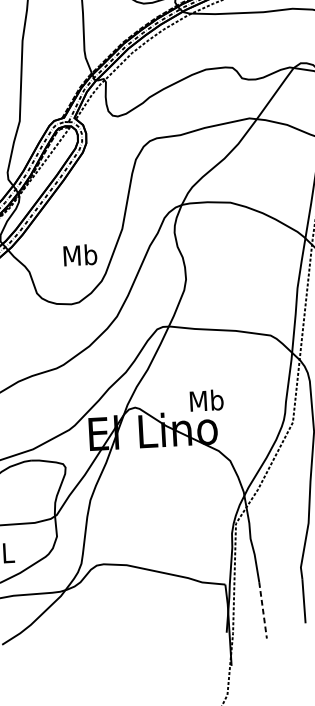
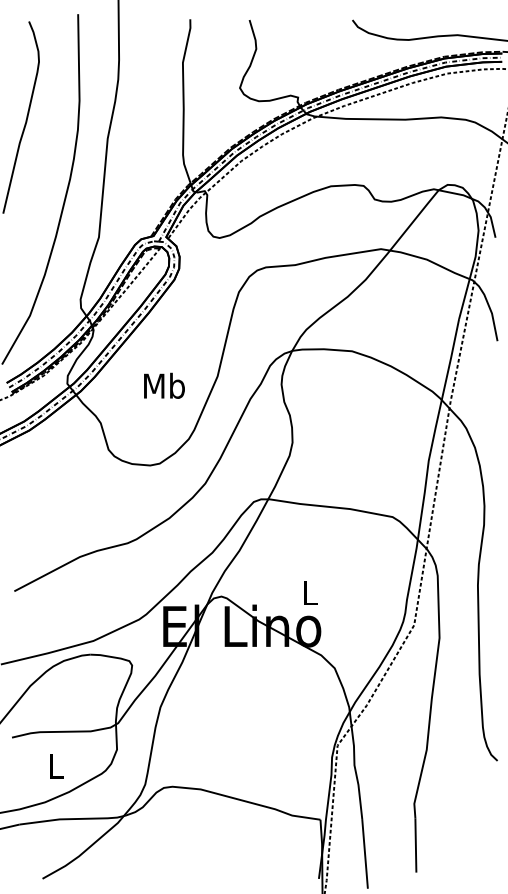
text: (80, 254) -> (164, 385), moved
text: (206, 400) -> (309, 592), Mb -> L
line: (263, 610) -> (365, 853), dashed -> solid

